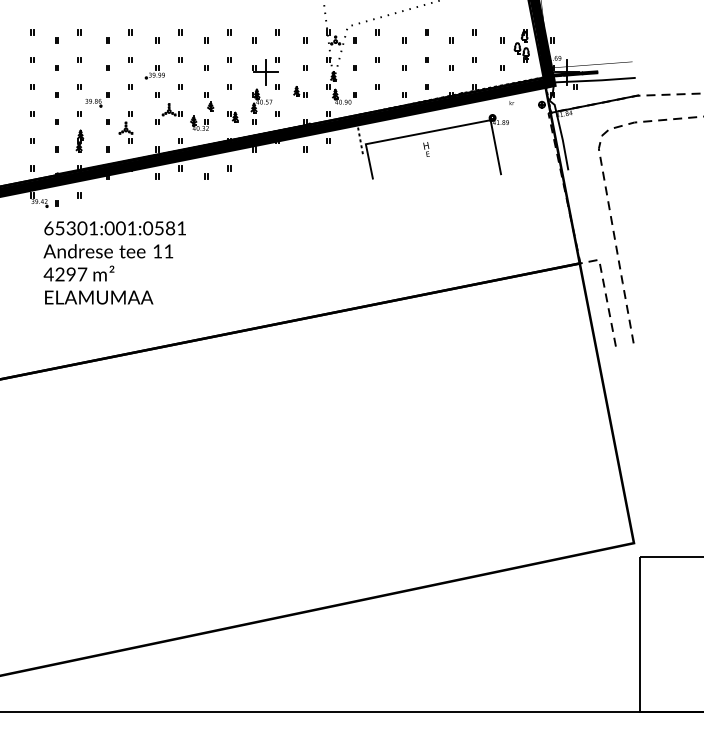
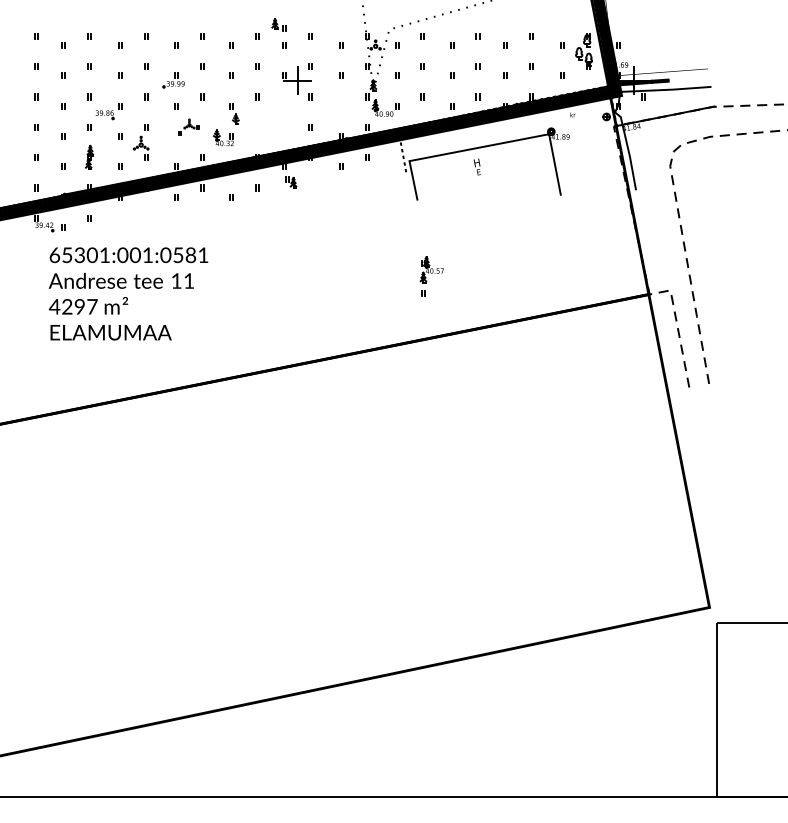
part: (299, 91) -> (278, 24), moved
part: (261, 107) -> (431, 276), moved
part: (169, 114) -> (189, 127), size x0.7
part: (233, 116) -> (291, 182), moved

